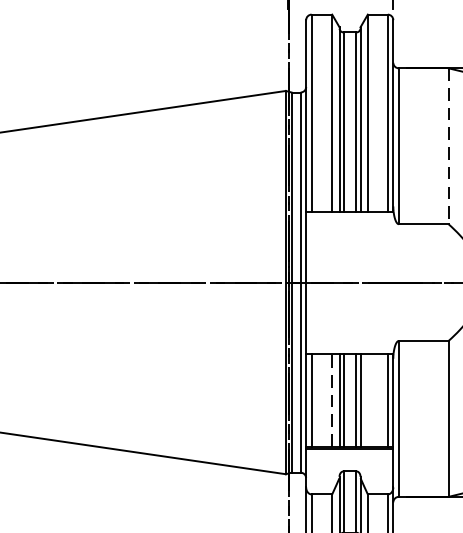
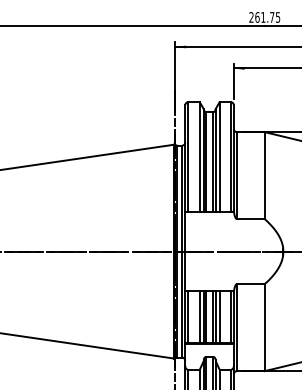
line: (448, 147) -> (264, 176), dashed -> solid
line: (331, 400) -> (199, 317), dashed -> solid
line: (367, 400) -> (219, 317), added

